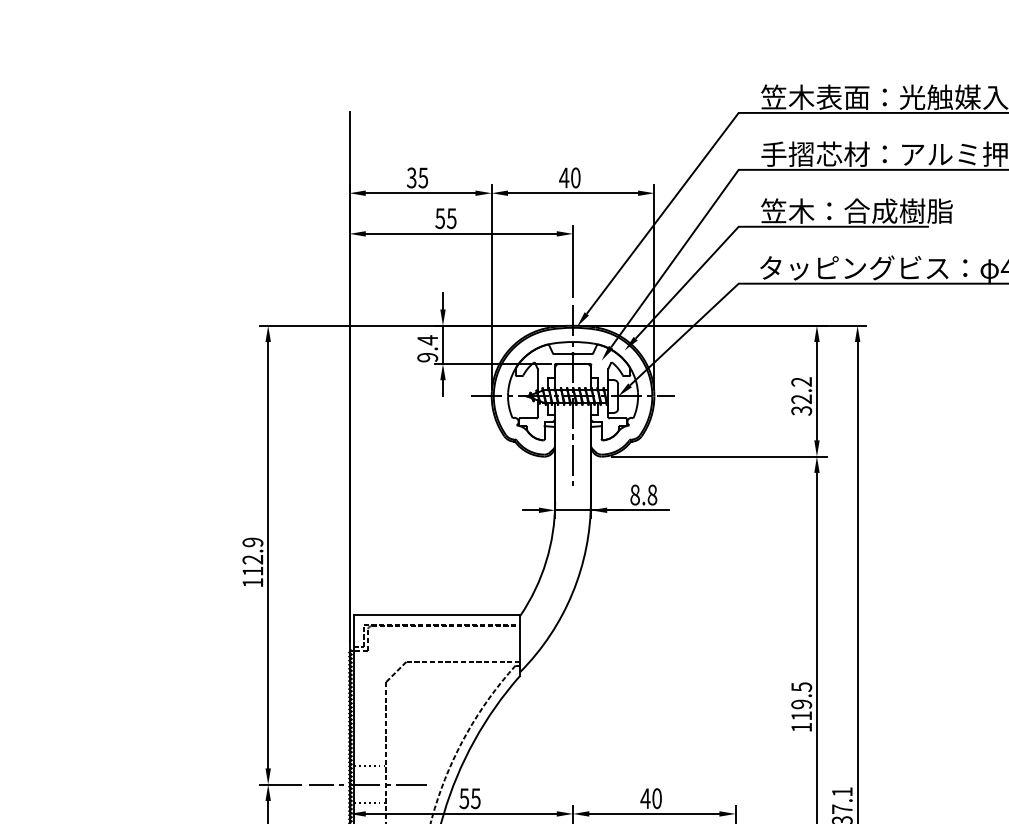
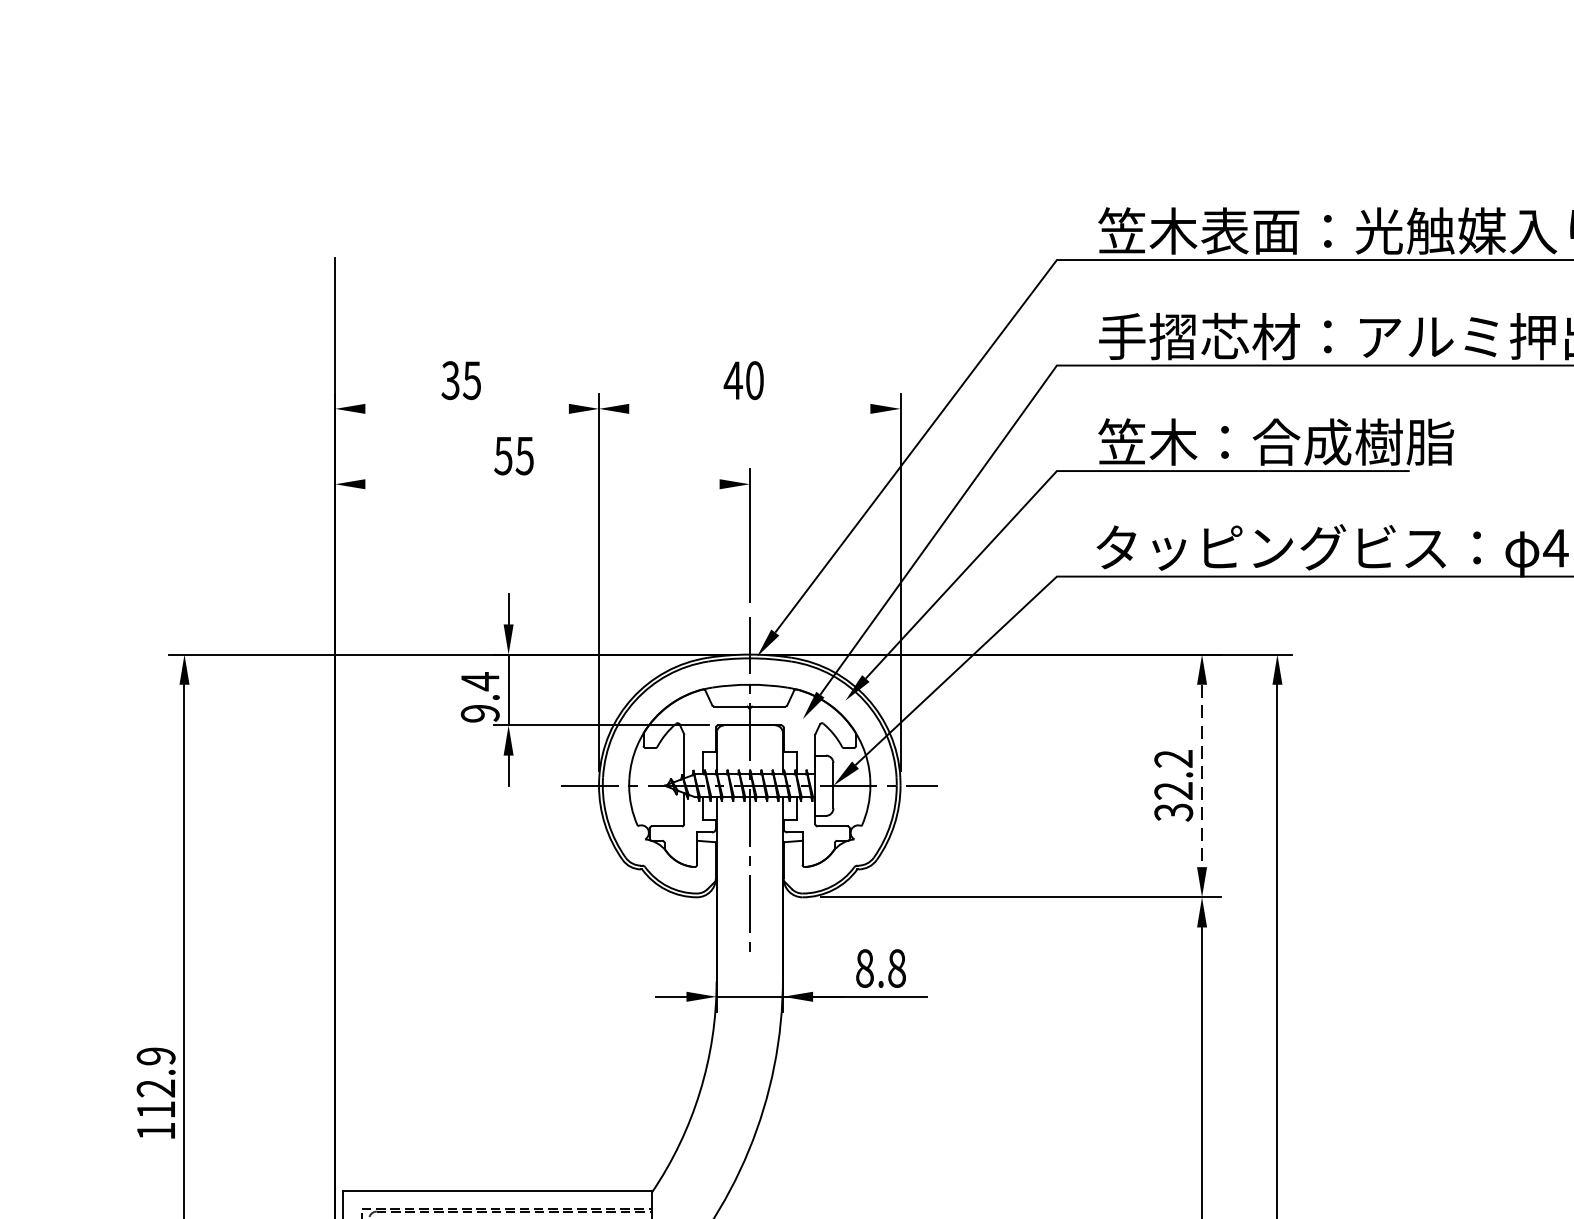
line: (420, 193) -> (466, 409), removed
line: (573, 193) -> (750, 409), removed
line: (460, 233) -> (541, 483), removed
line: (816, 391) -> (1201, 776), solid -> dashed

